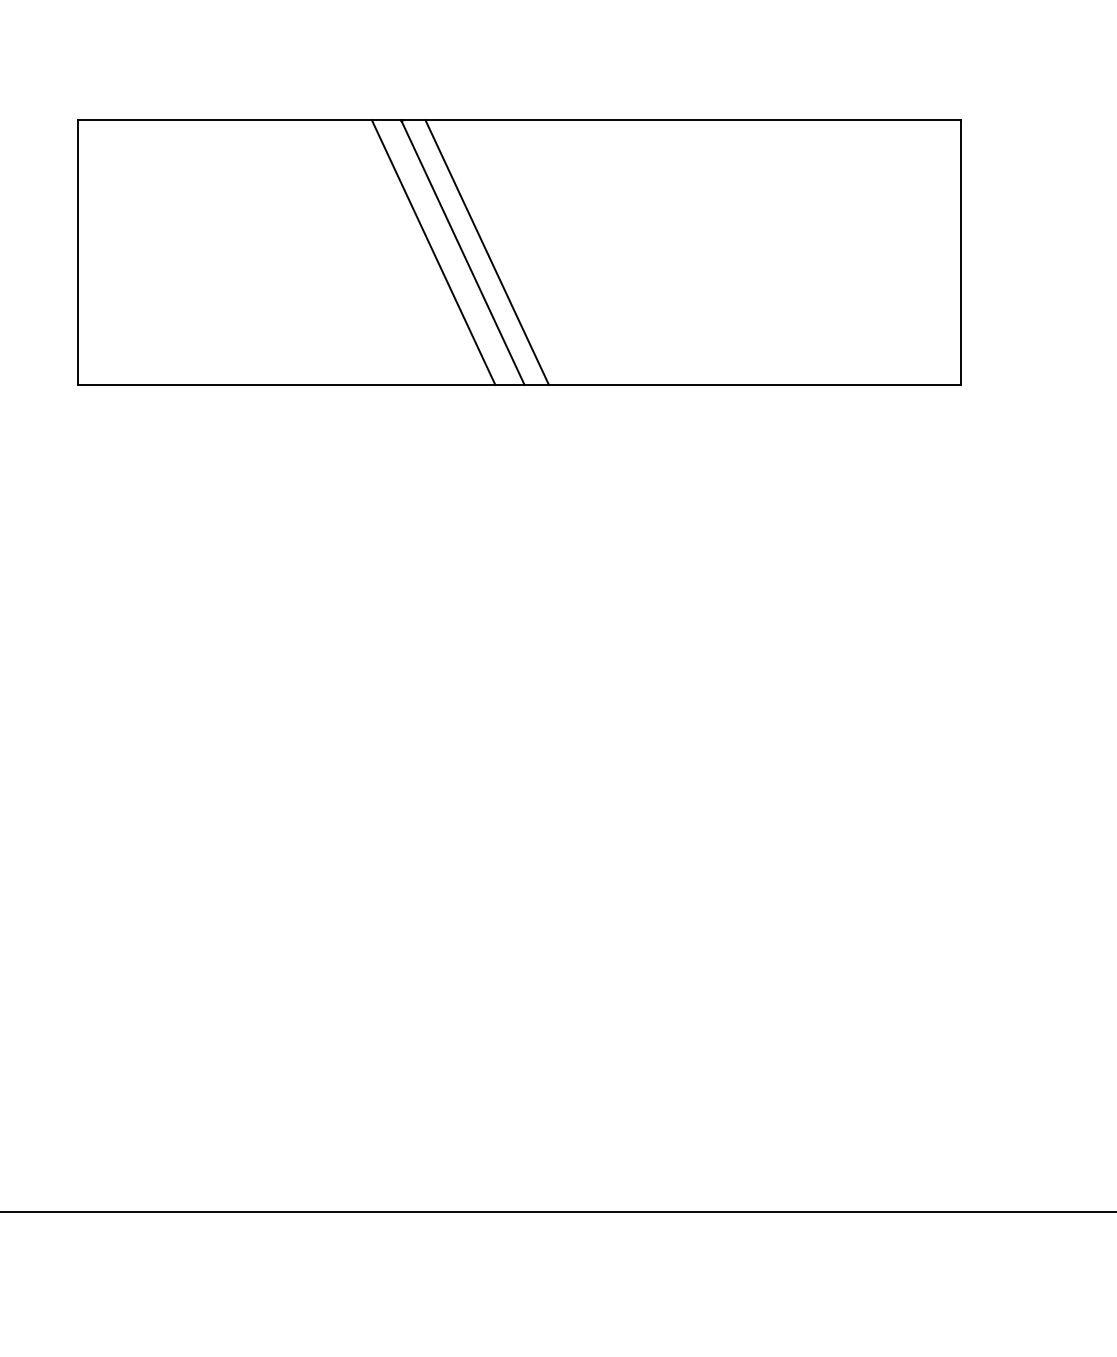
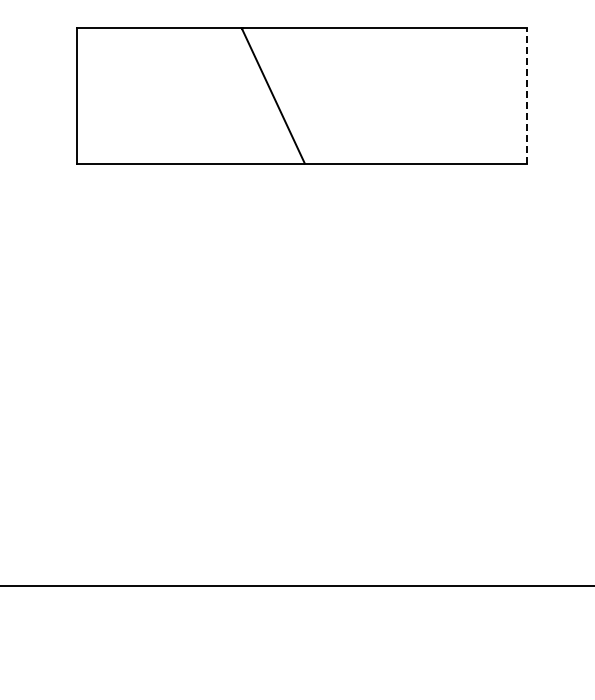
line: (431, 251) -> (257, 95), removed
line: (486, 251) -> (285, 95), removed
line: (960, 251) -> (527, 95), solid -> dashed

